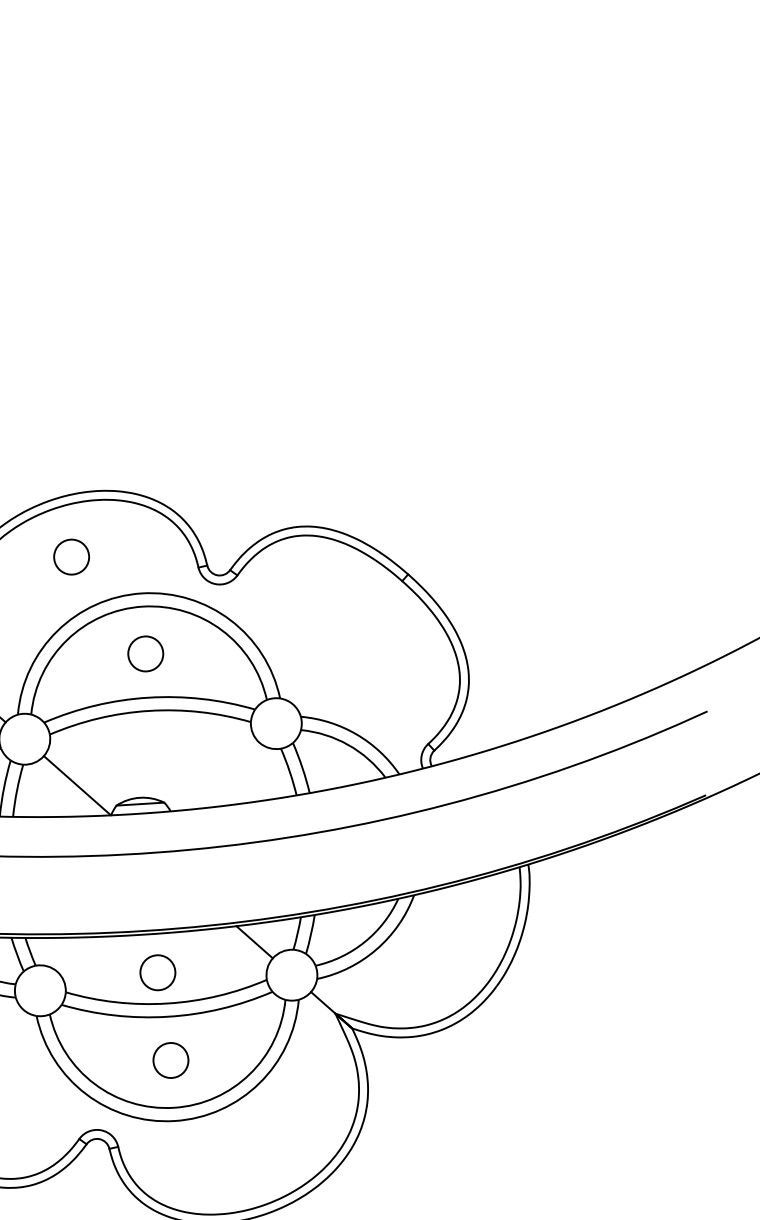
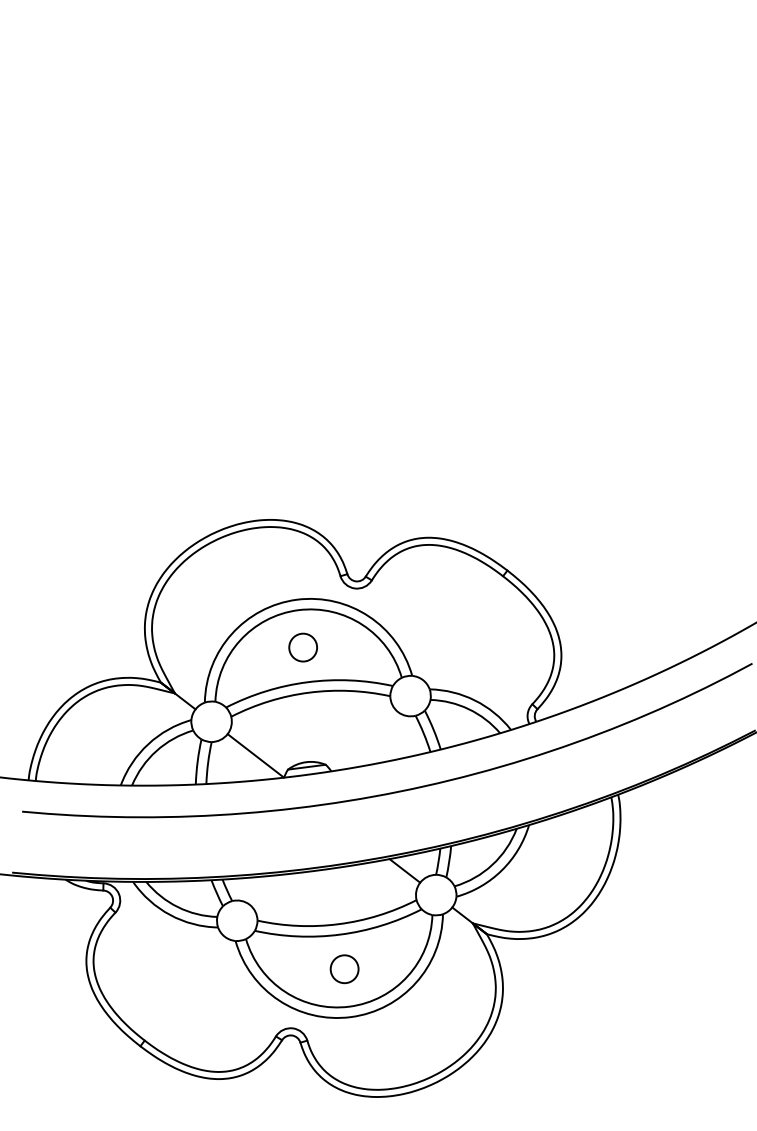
circle: (70, 556) -> (238, 574), removed
circle: (157, 973) -> (329, 900), removed

